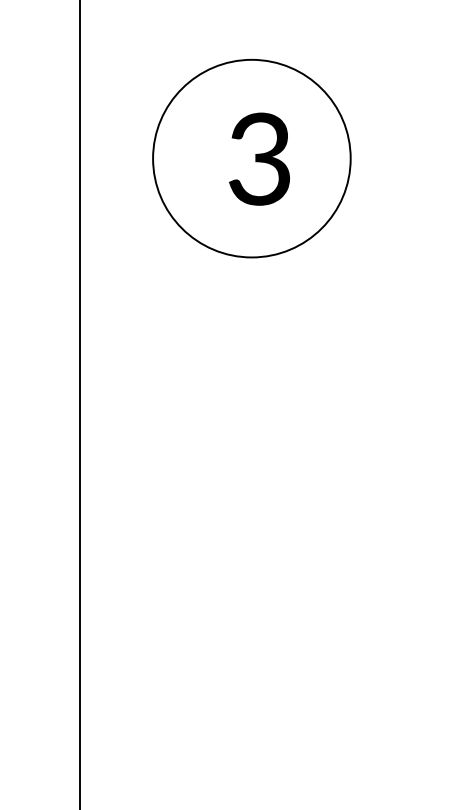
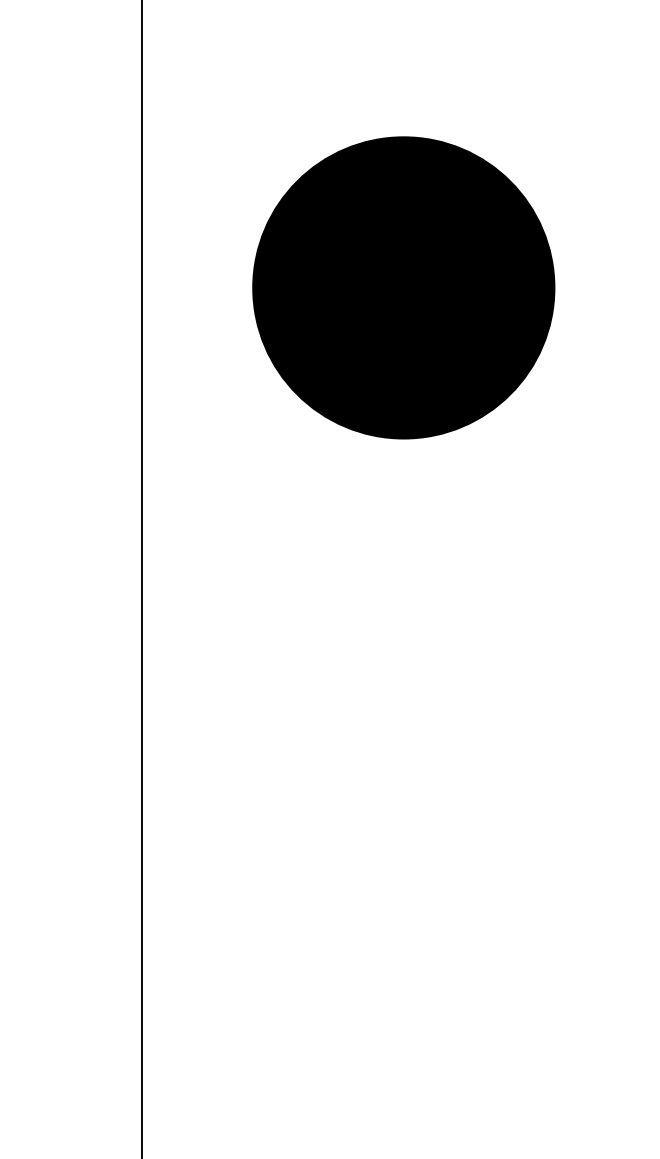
fill: (251, 158) -> (403, 287), added

